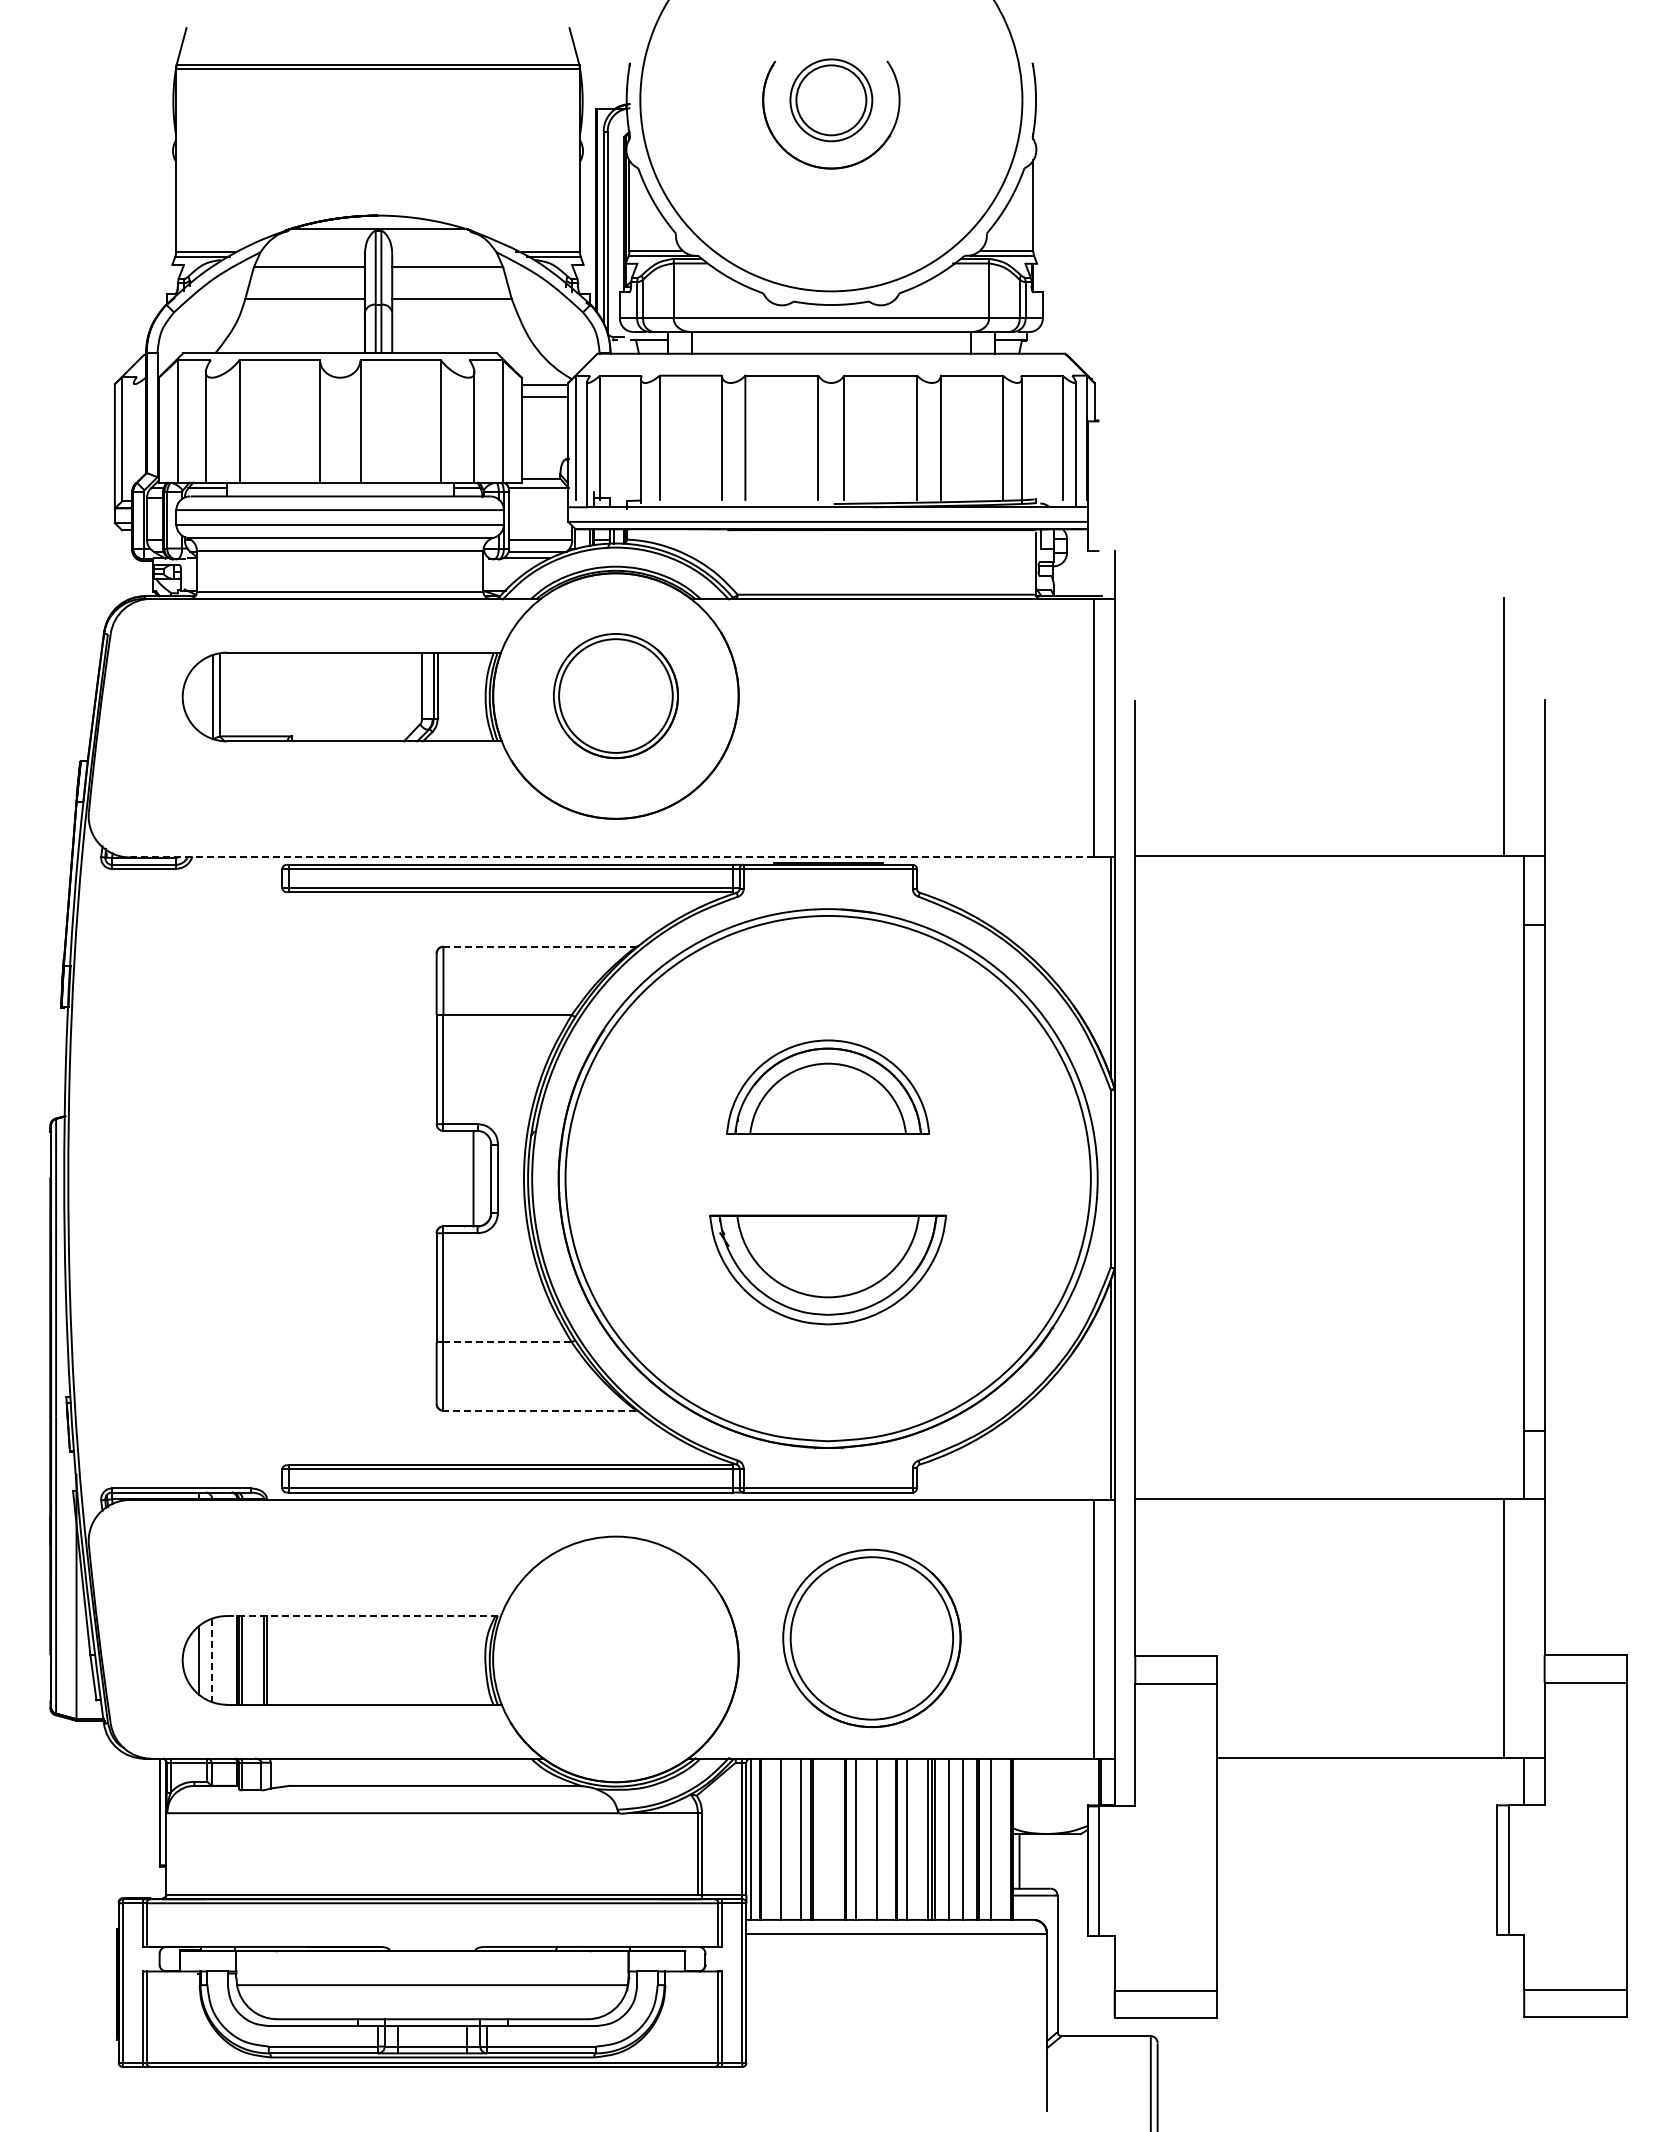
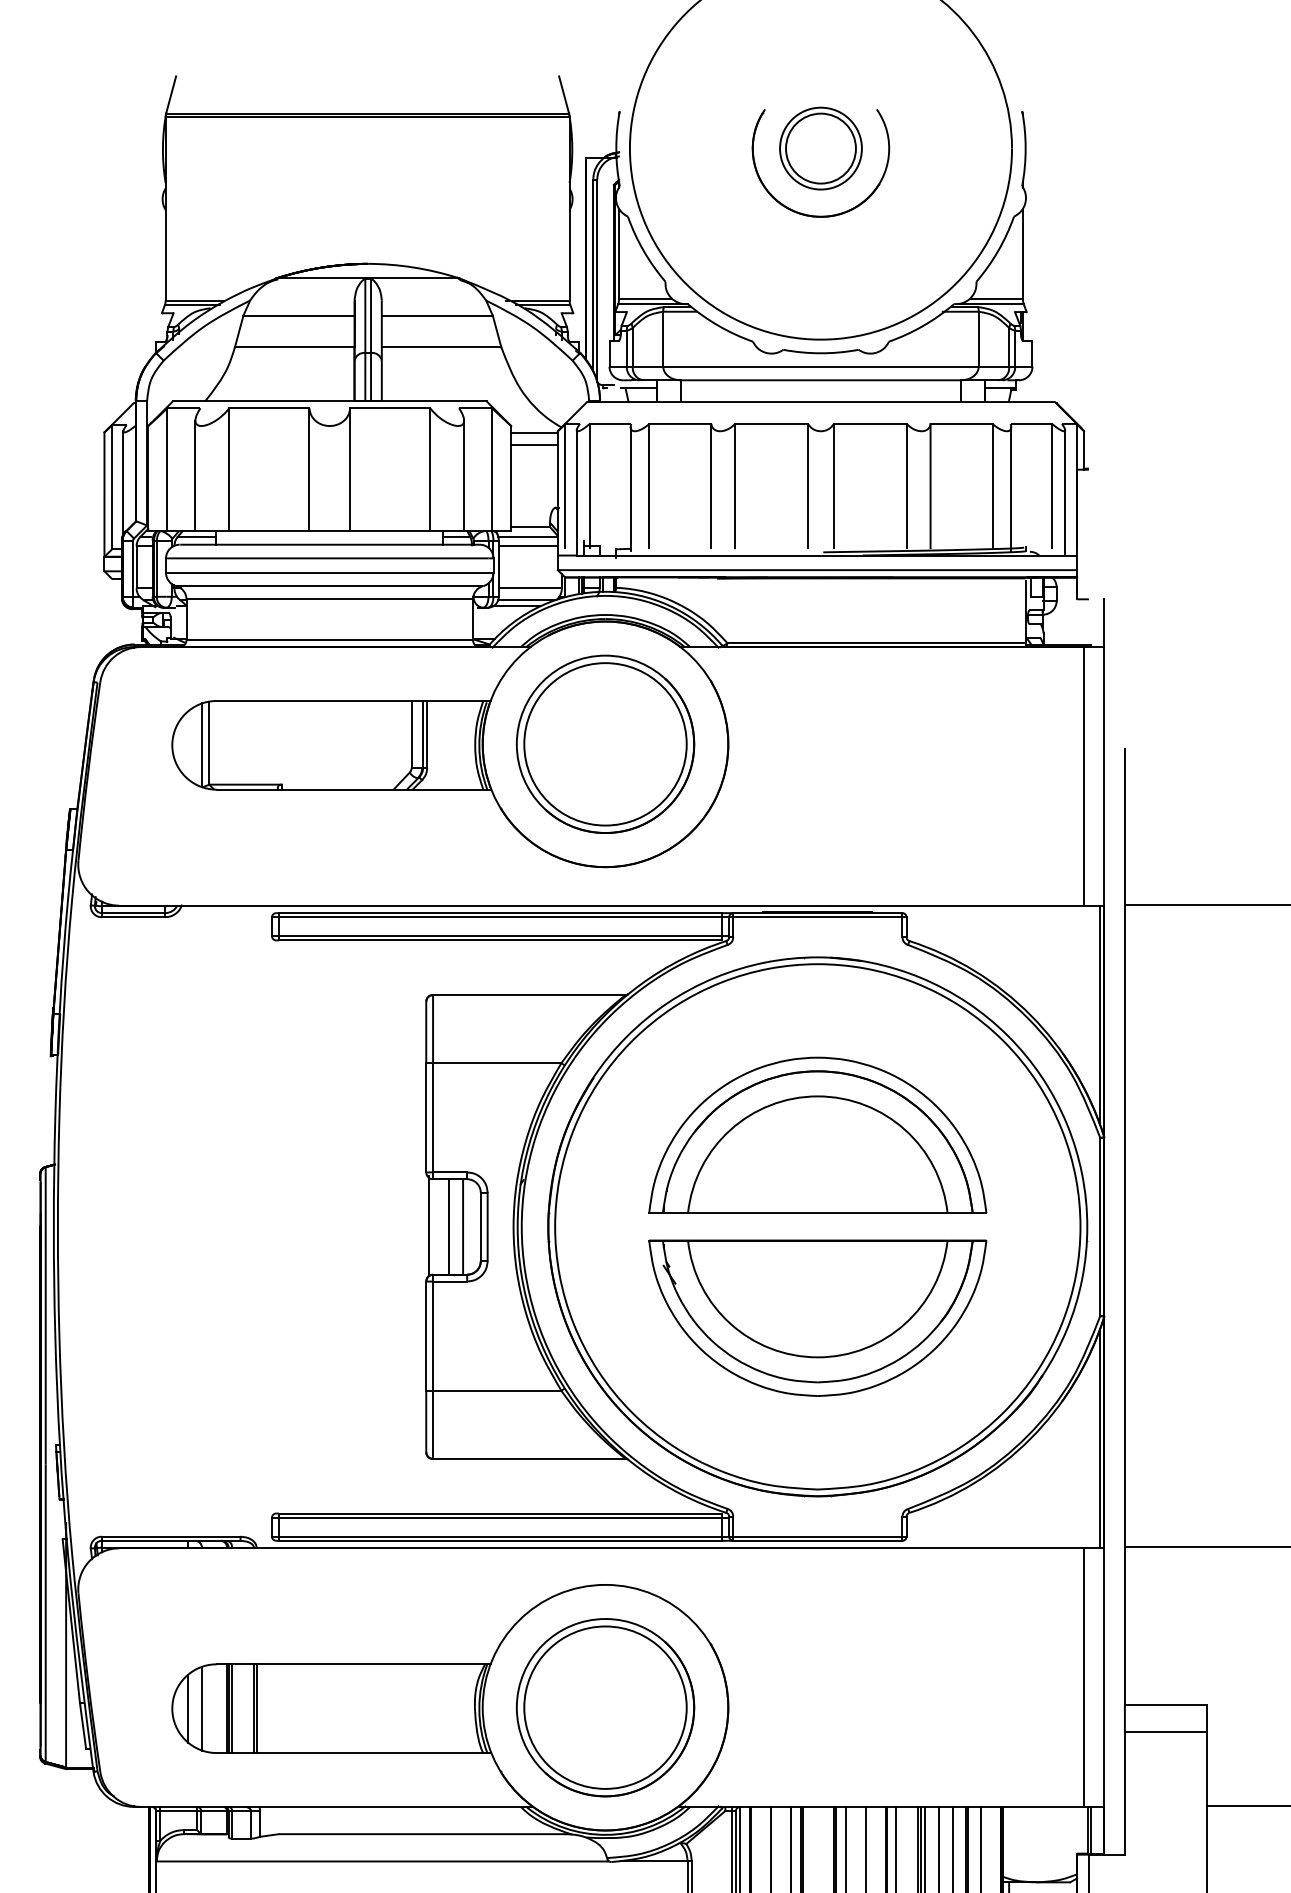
line: (133, 434) -> (123, 482), added
line: (538, 498) -> (528, 546), added
part: (615, 695) -> (605, 743), size x1.43
line: (611, 857) -> (601, 905), dashed -> solid
line: (540, 946) -> (530, 994), dashed -> solid
part: (827, 1086) -> (817, 1134), size x1.67
line: (439, 1177) -> (429, 1225), added
line: (459, 1178) -> (449, 1226), added
part: (827, 1269) -> (817, 1317), size x1.43
line: (508, 1342) -> (498, 1390), dashed -> solid
line: (539, 1410) -> (529, 1458), dashed -> solid
line: (364, 1616) -> (354, 1664), dashed -> solid
part: (871, 1638) -> (605, 1707), moved
line: (212, 1660) -> (202, 1708), dashed -> solid

